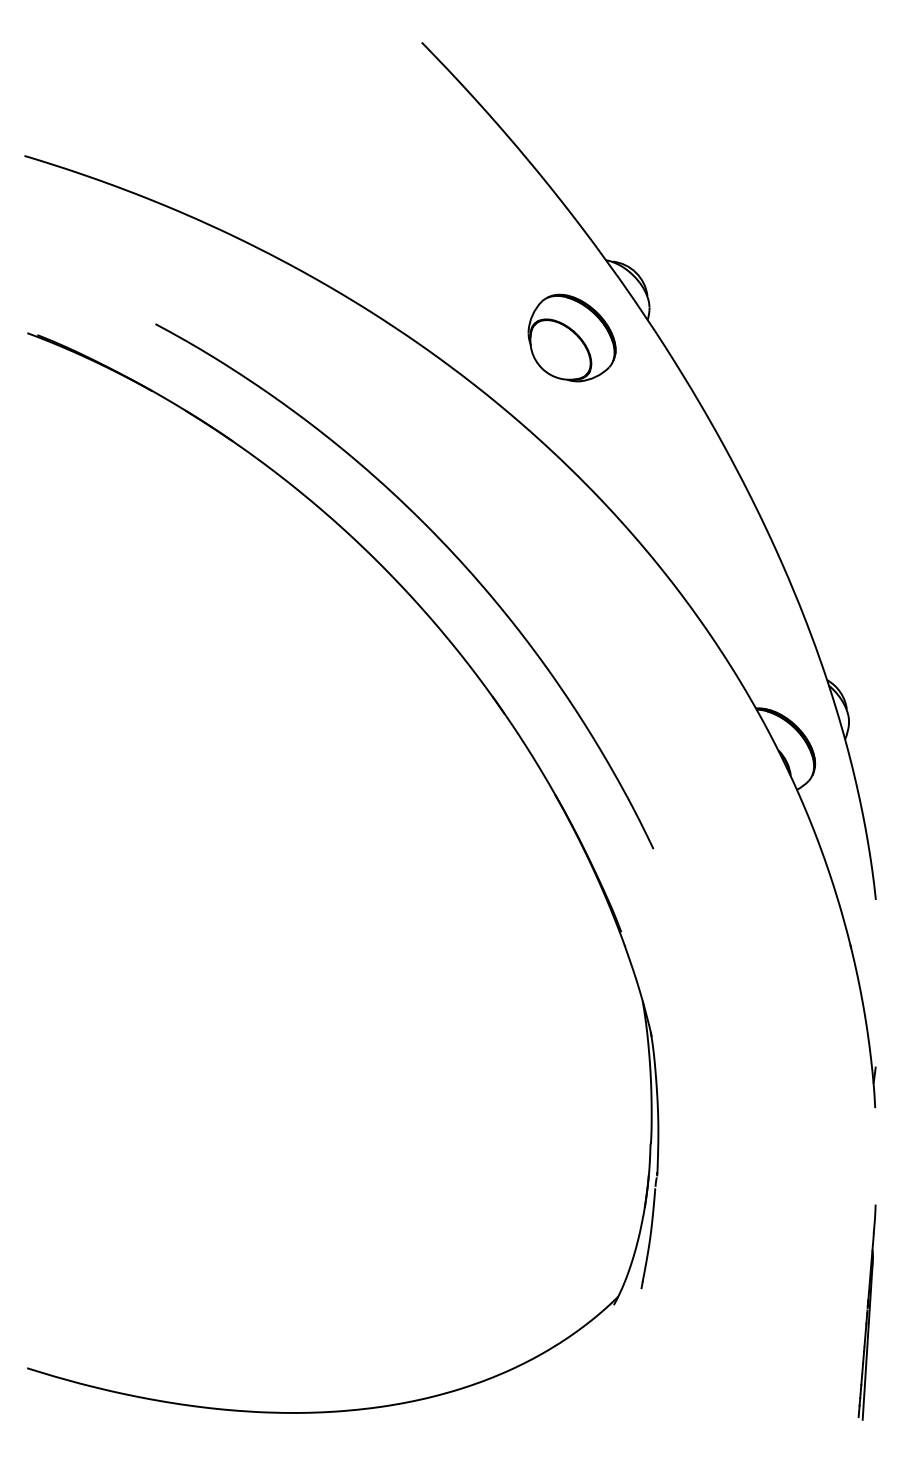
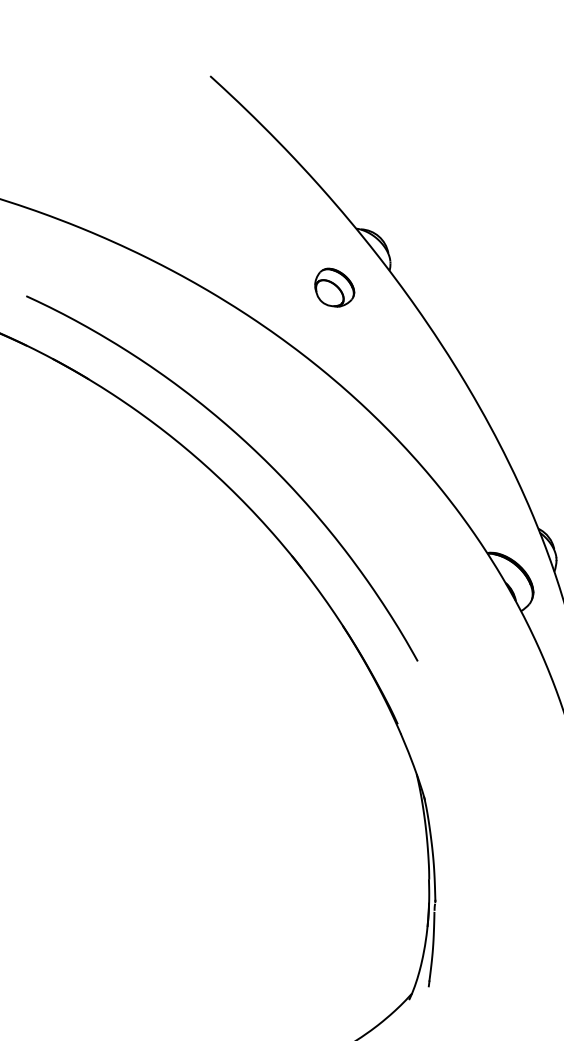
part: (571, 337) -> (334, 287), size x0.6

